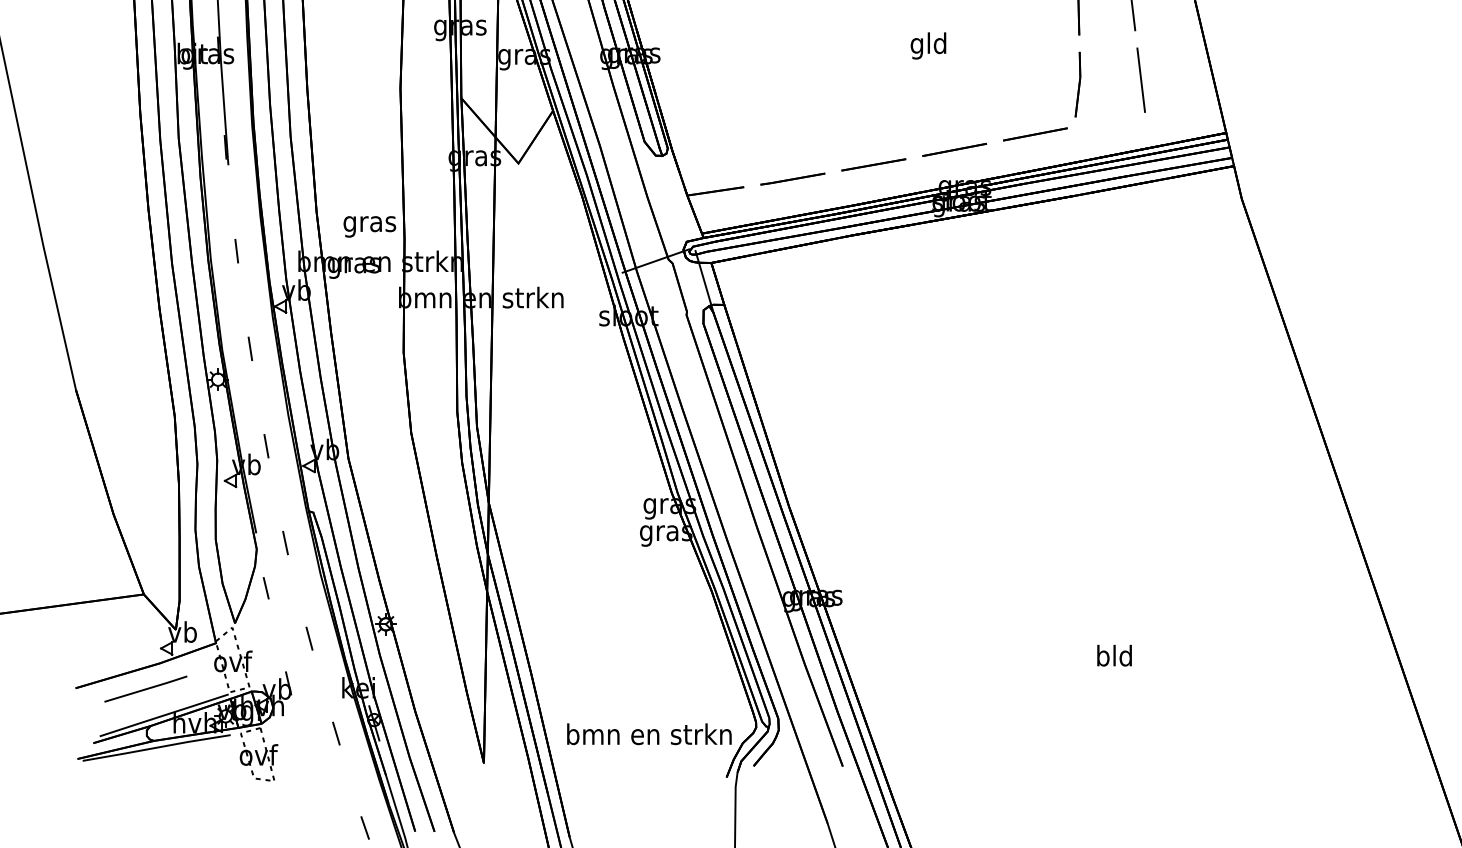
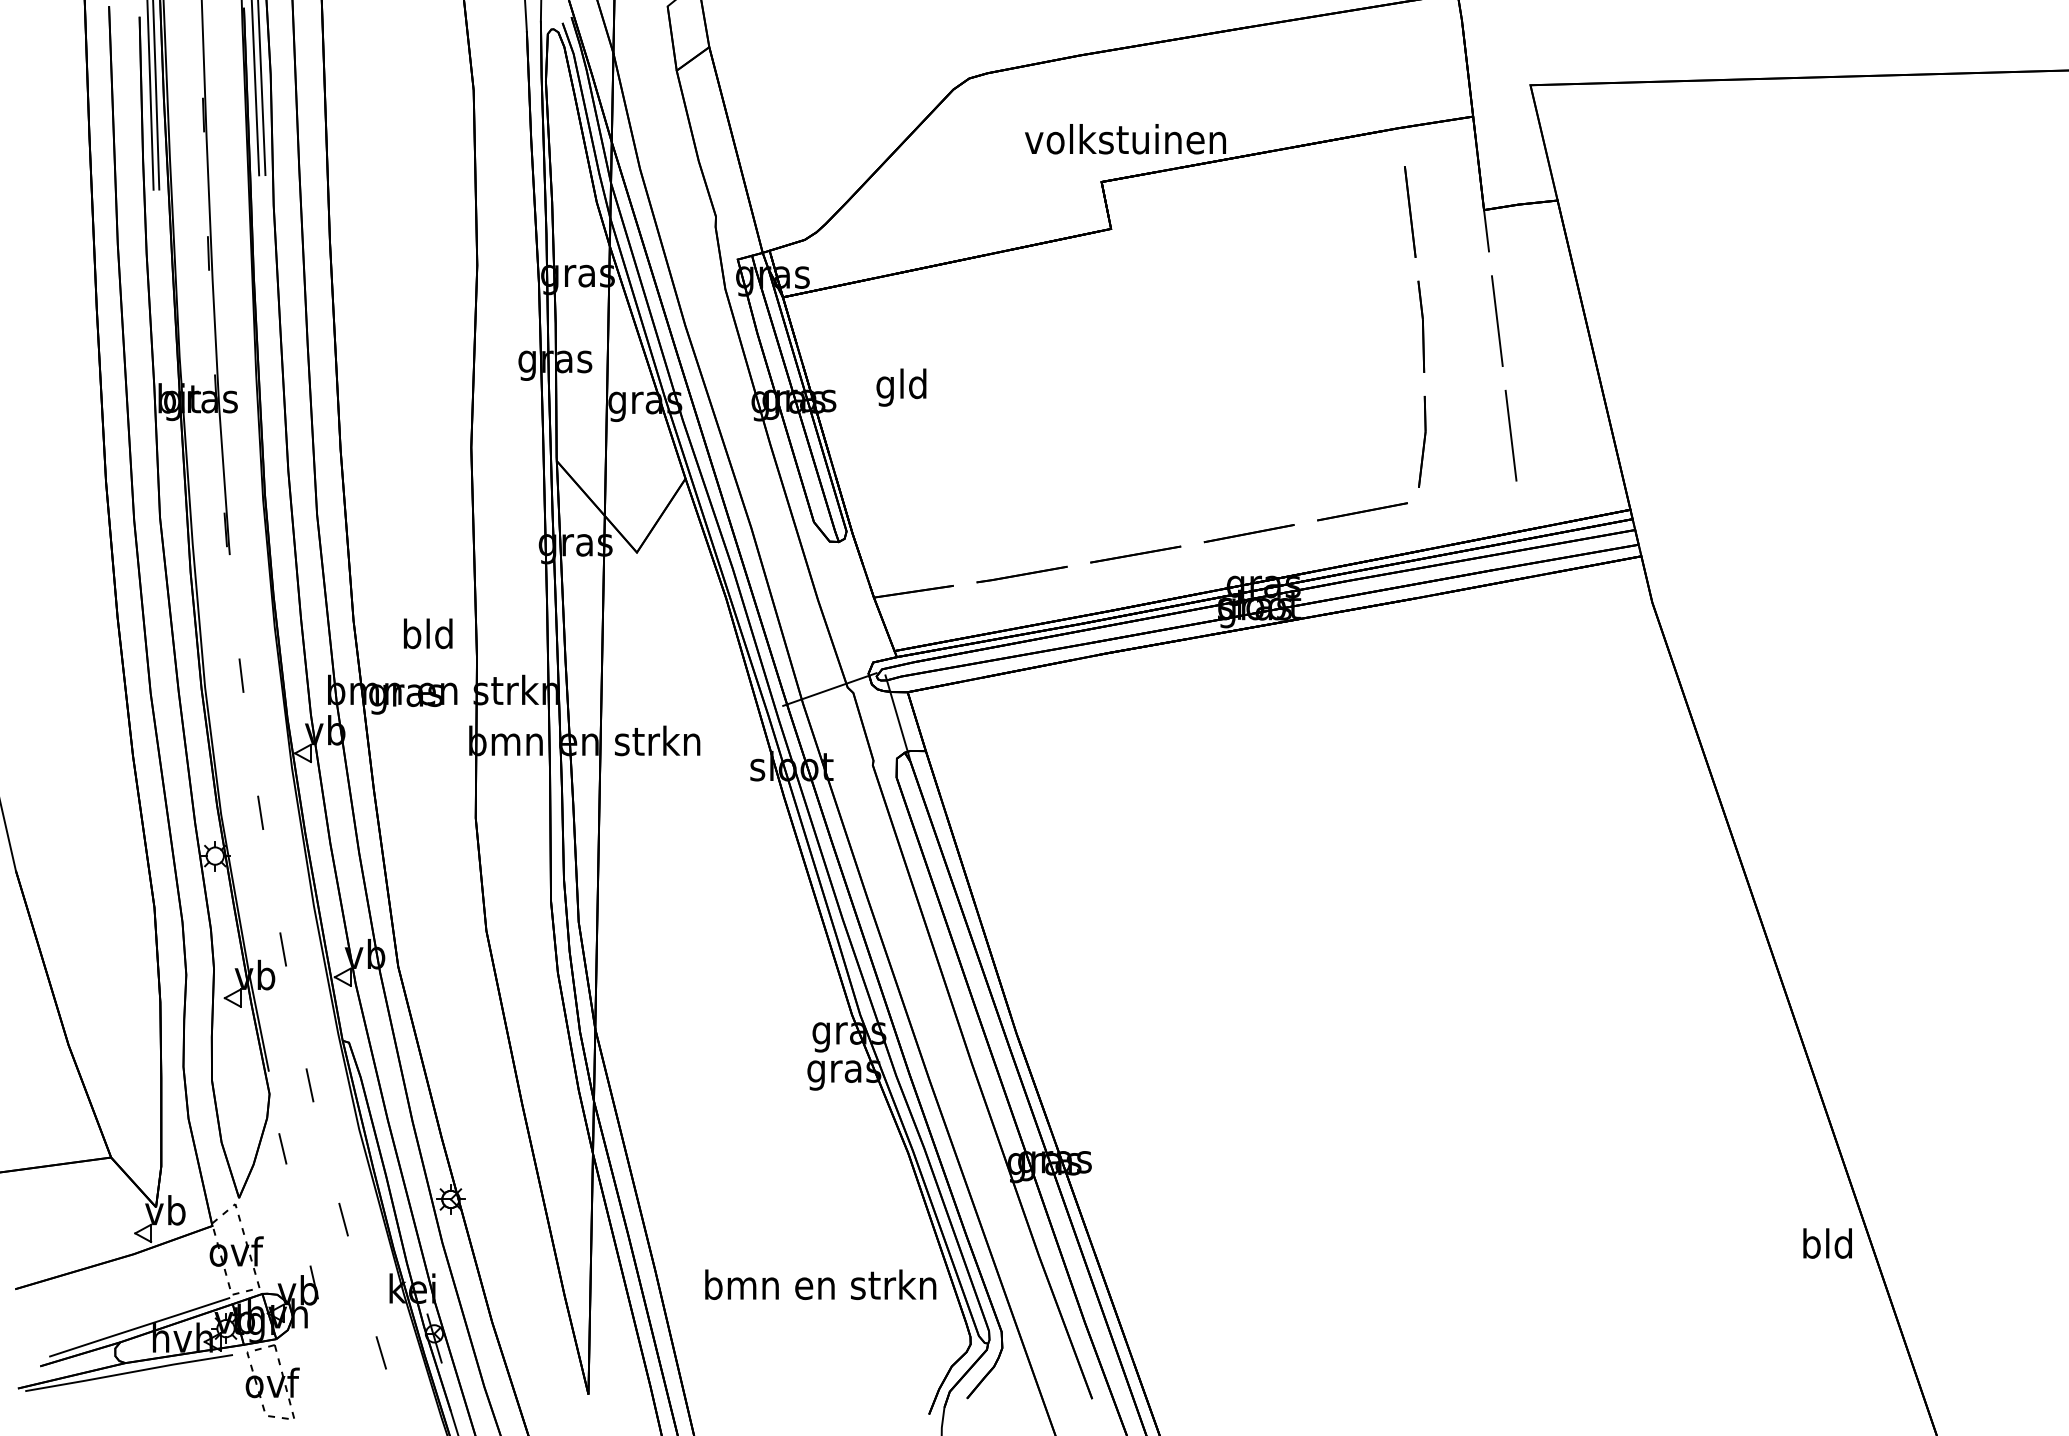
text: (928, 45) -> (901, 387), moved
text: (369, 223) -> (428, 637), gras -> bld
text: (1114, 655) -> (1827, 1243), moved
line: (145, 689) -> (113, 1290), removed
text: (649, 734) -> (820, 1284), moved

